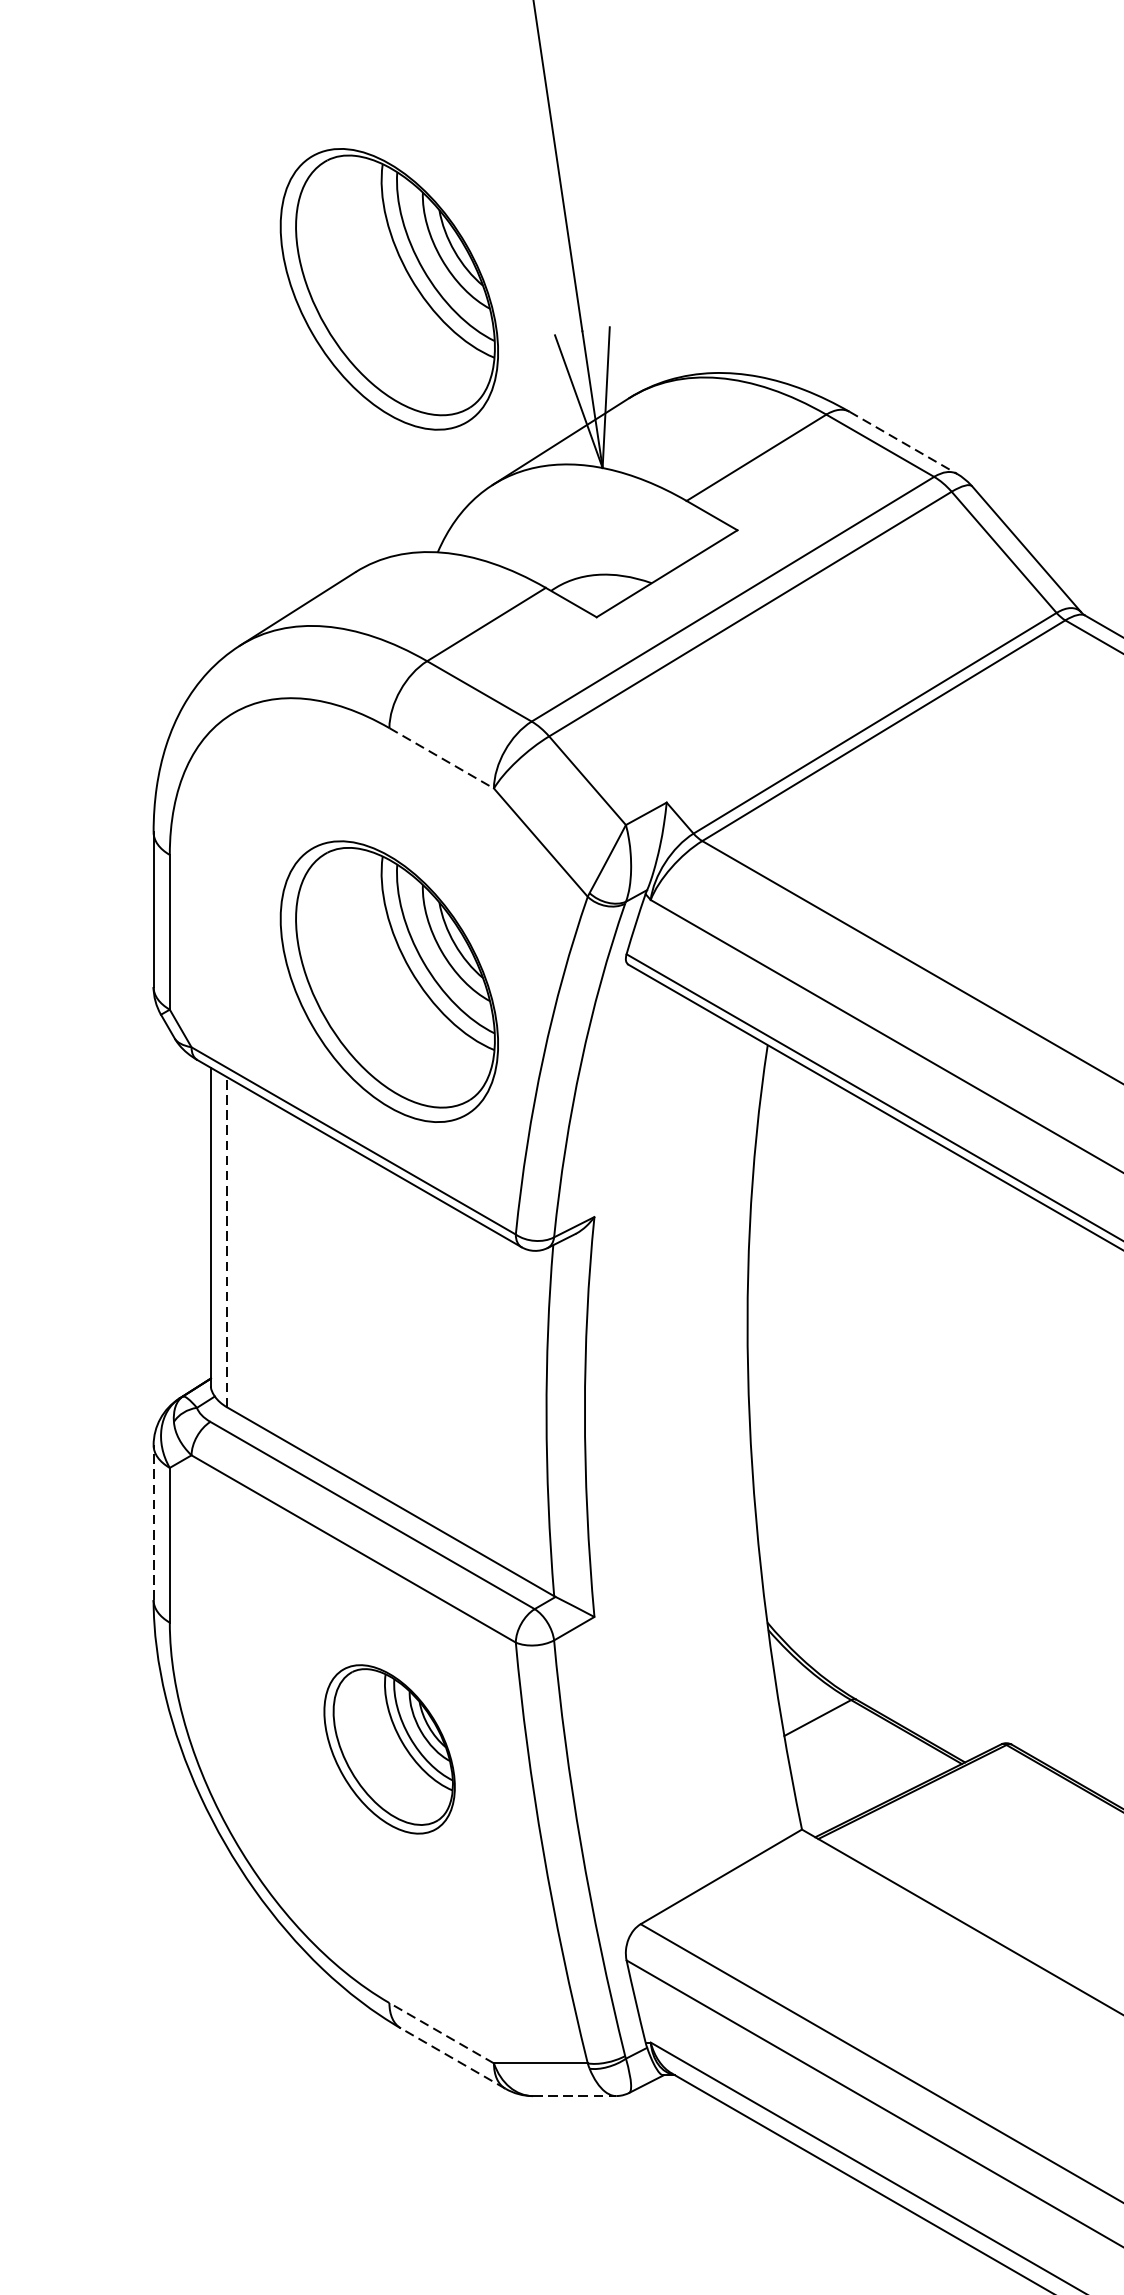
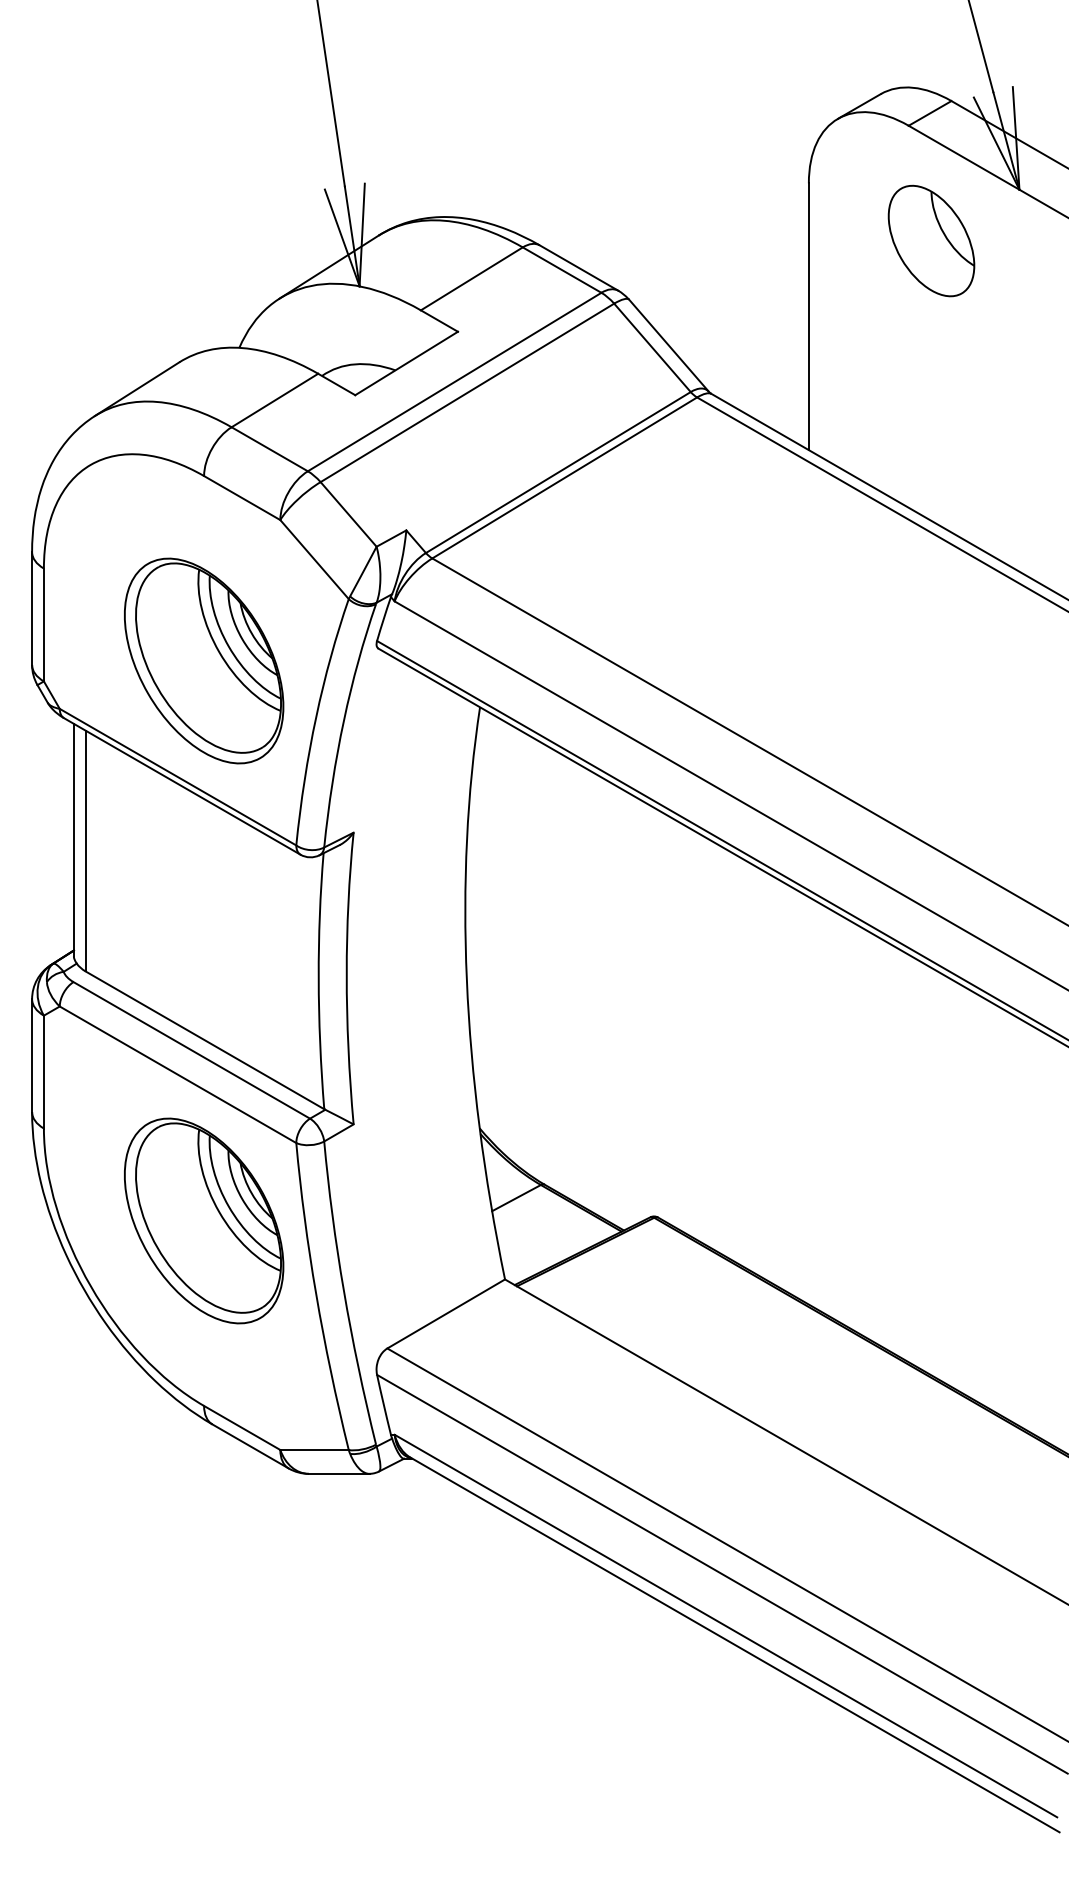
part: (389, 288) -> (204, 155), removed
line: (904, 443) -> (579, 268), dashed -> solid
line: (442, 758) -> (242, 498), dashed -> solid
line: (226, 1241) -> (85, 850), dashed -> solid
line: (154, 1522) -> (32, 1055), dashed -> solid
part: (389, 1748) -> (204, 1220), size x1.67
line: (440, 2032) -> (241, 1427), dashed -> solid
line: (453, 2058) -> (250, 1446), dashed -> solid
line: (575, 2095) -> (339, 1473), dashed -> solid

